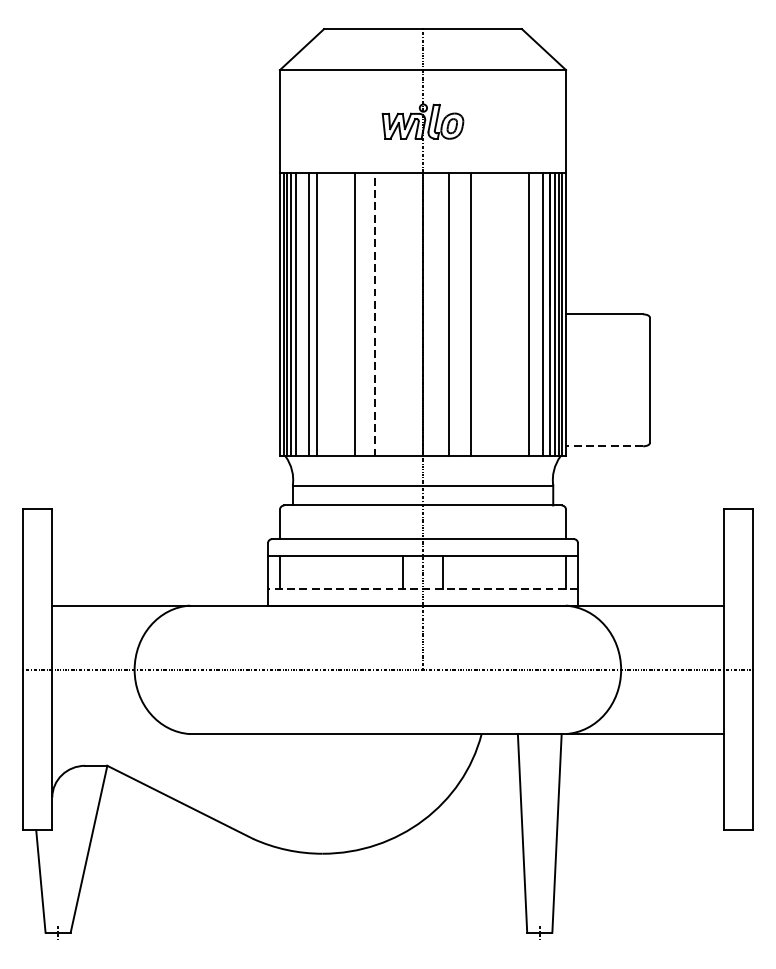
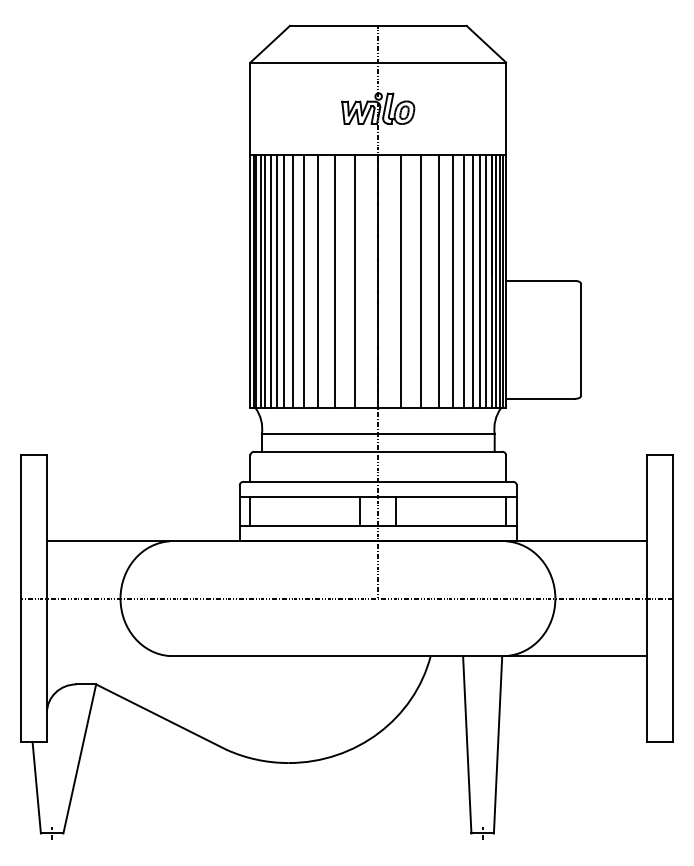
line: (303, 313) -> (271, 280), added
line: (327, 313) -> (292, 280), added
line: (339, 313) -> (303, 280), added
line: (397, 313) -> (355, 280), added
line: (490, 313) -> (438, 280), added
line: (506, 313) -> (452, 280), added
line: (518, 313) -> (463, 280), added
line: (536, 313) -> (479, 280), added
line: (375, 315) -> (335, 281), dashed -> solid
line: (604, 445) -> (540, 398), dashed -> solid
line: (423, 589) -> (378, 526), dashed -> solid

